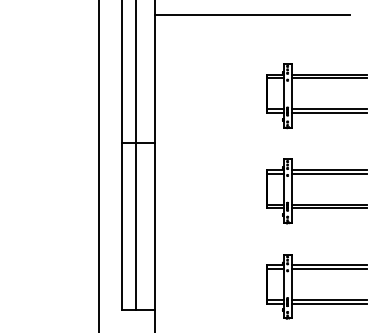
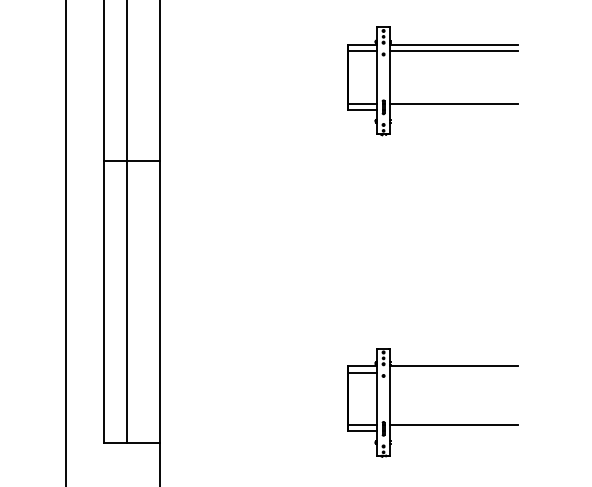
line: (329, 113) -> (454, 110), removed
part: (316, 204) -> (432, 264), removed
line: (329, 268) -> (454, 372), removed
line: (329, 303) -> (454, 431), removed

